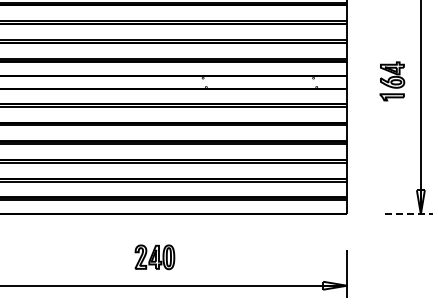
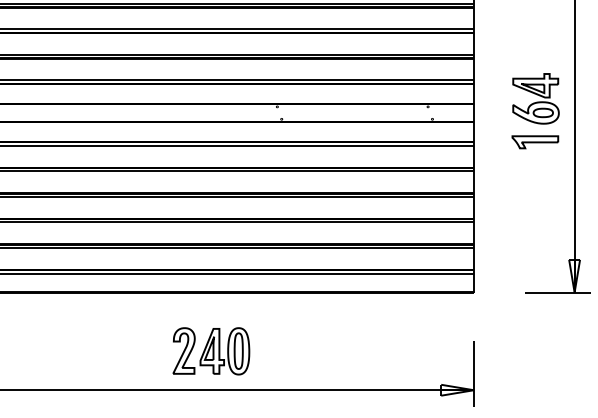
part: (392, 81) -> (535, 111), size x1.43
line: (409, 214) -> (559, 292), dashed -> solid
part: (154, 257) -> (210, 351), size x1.43

